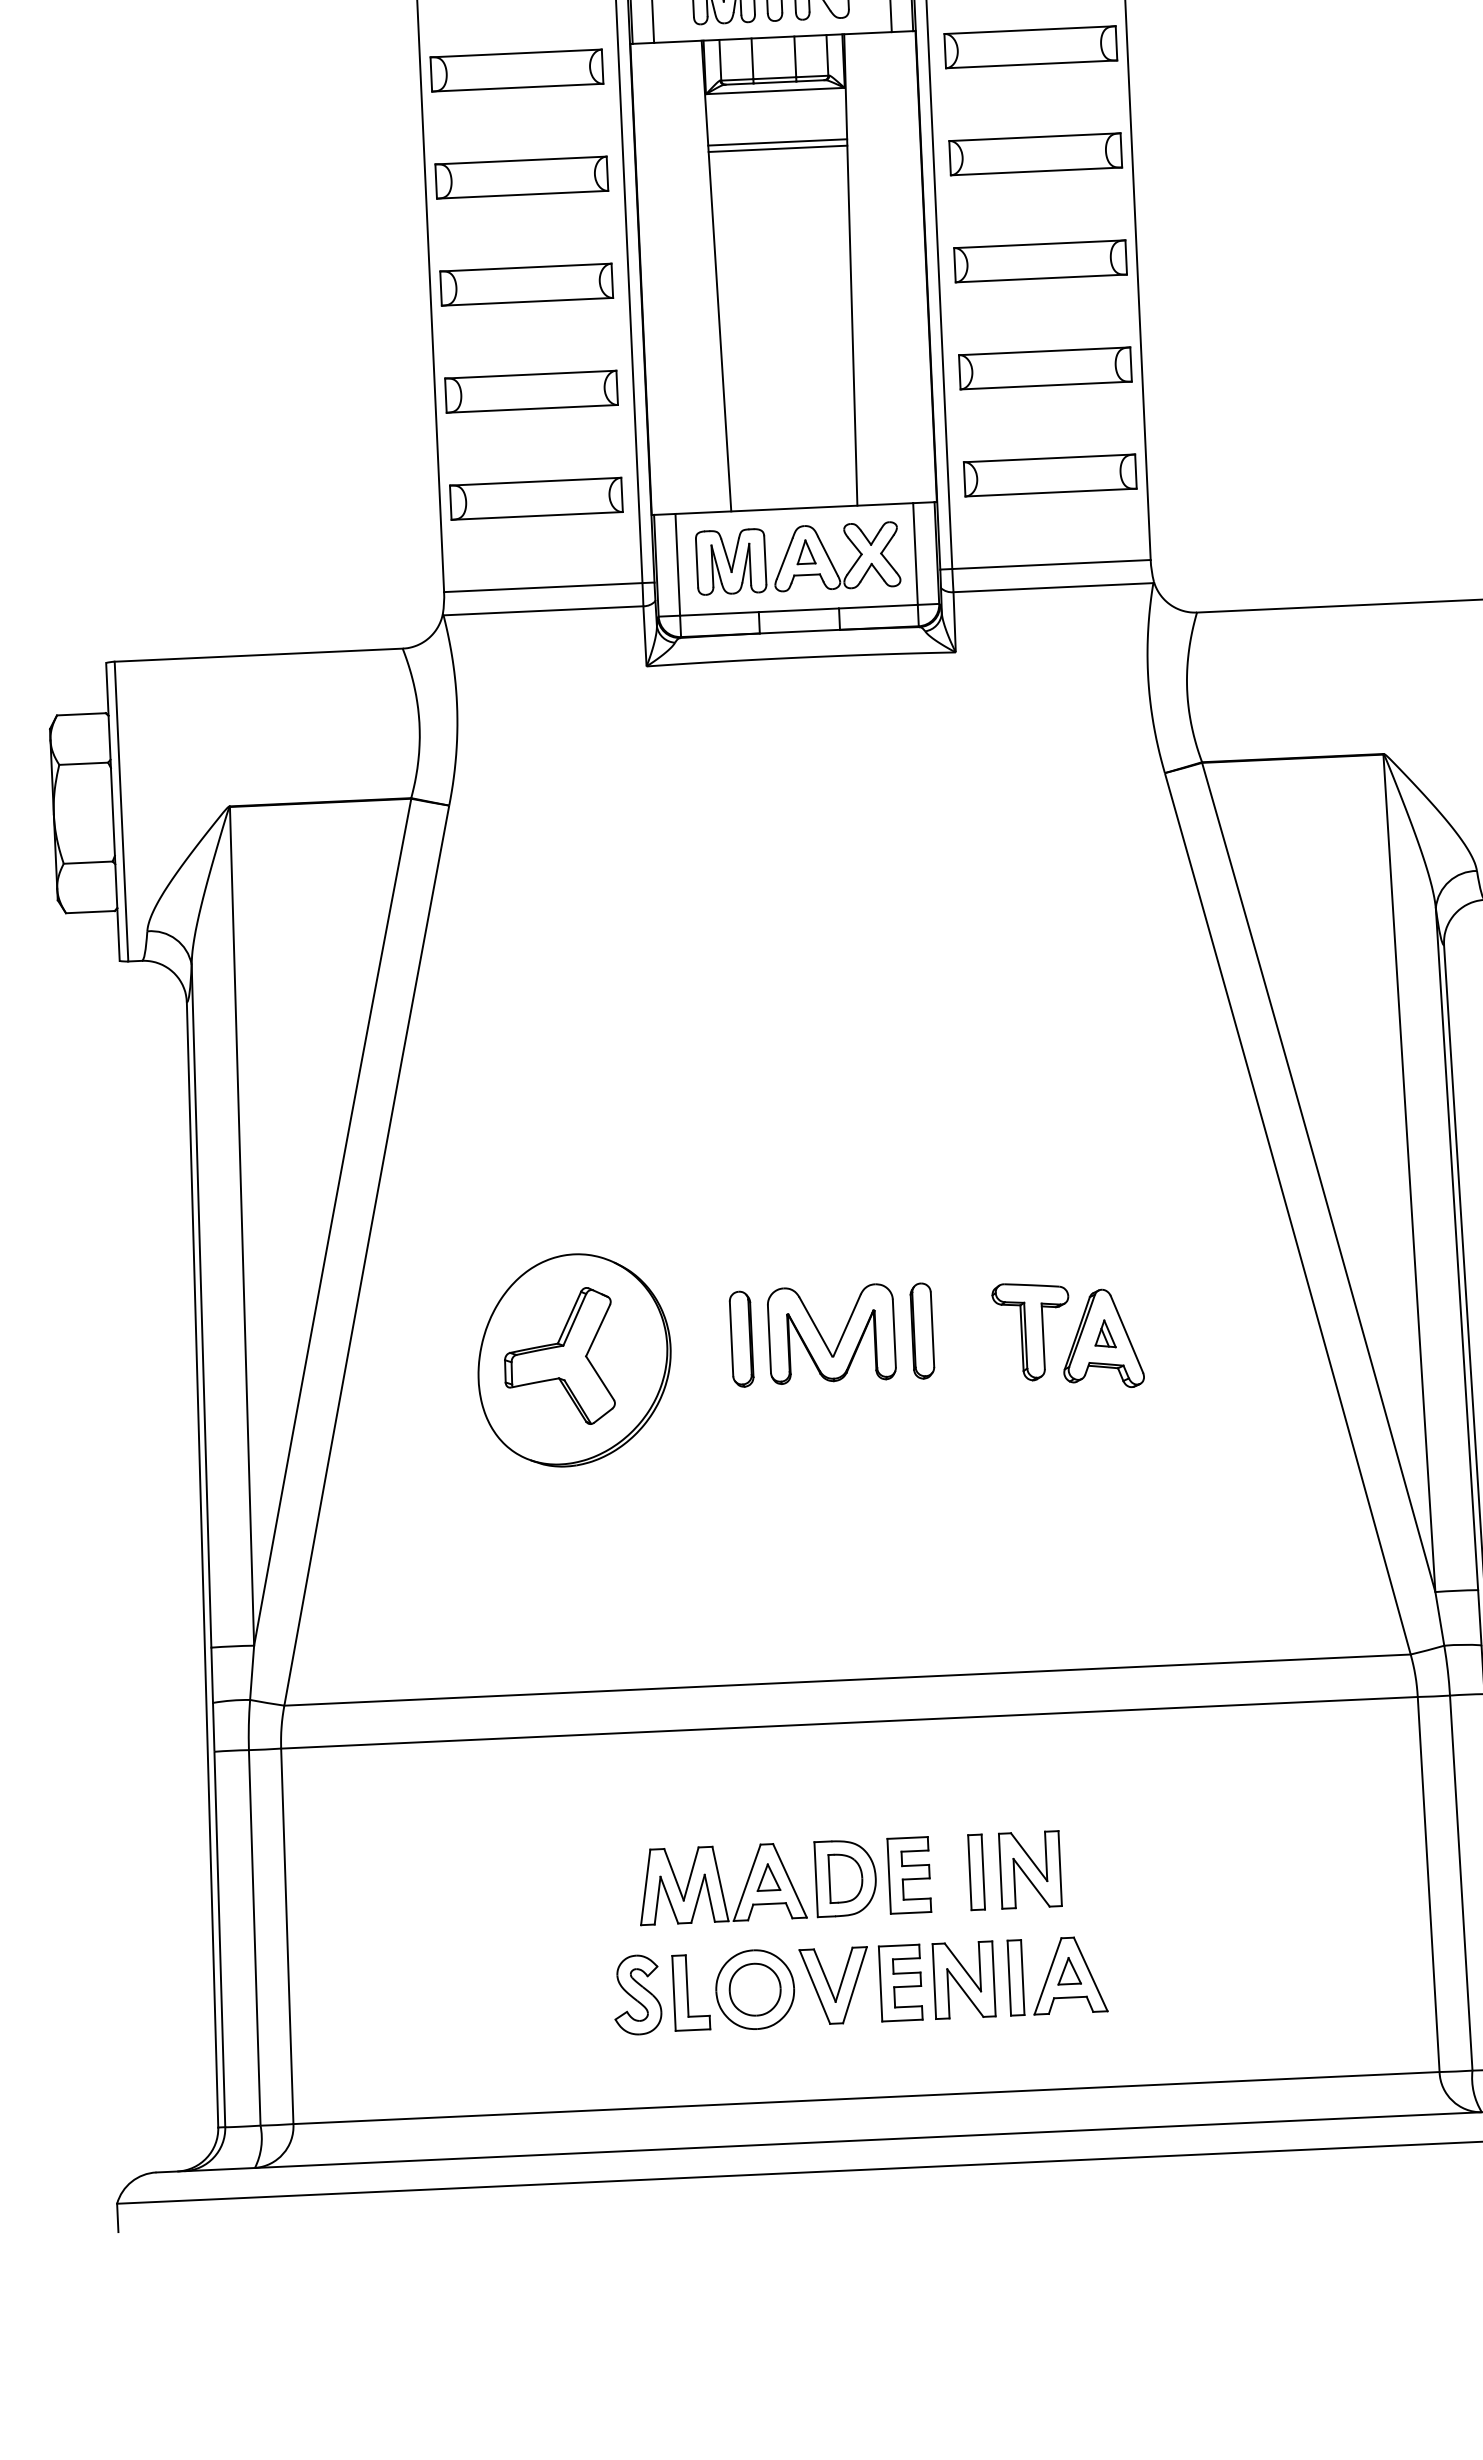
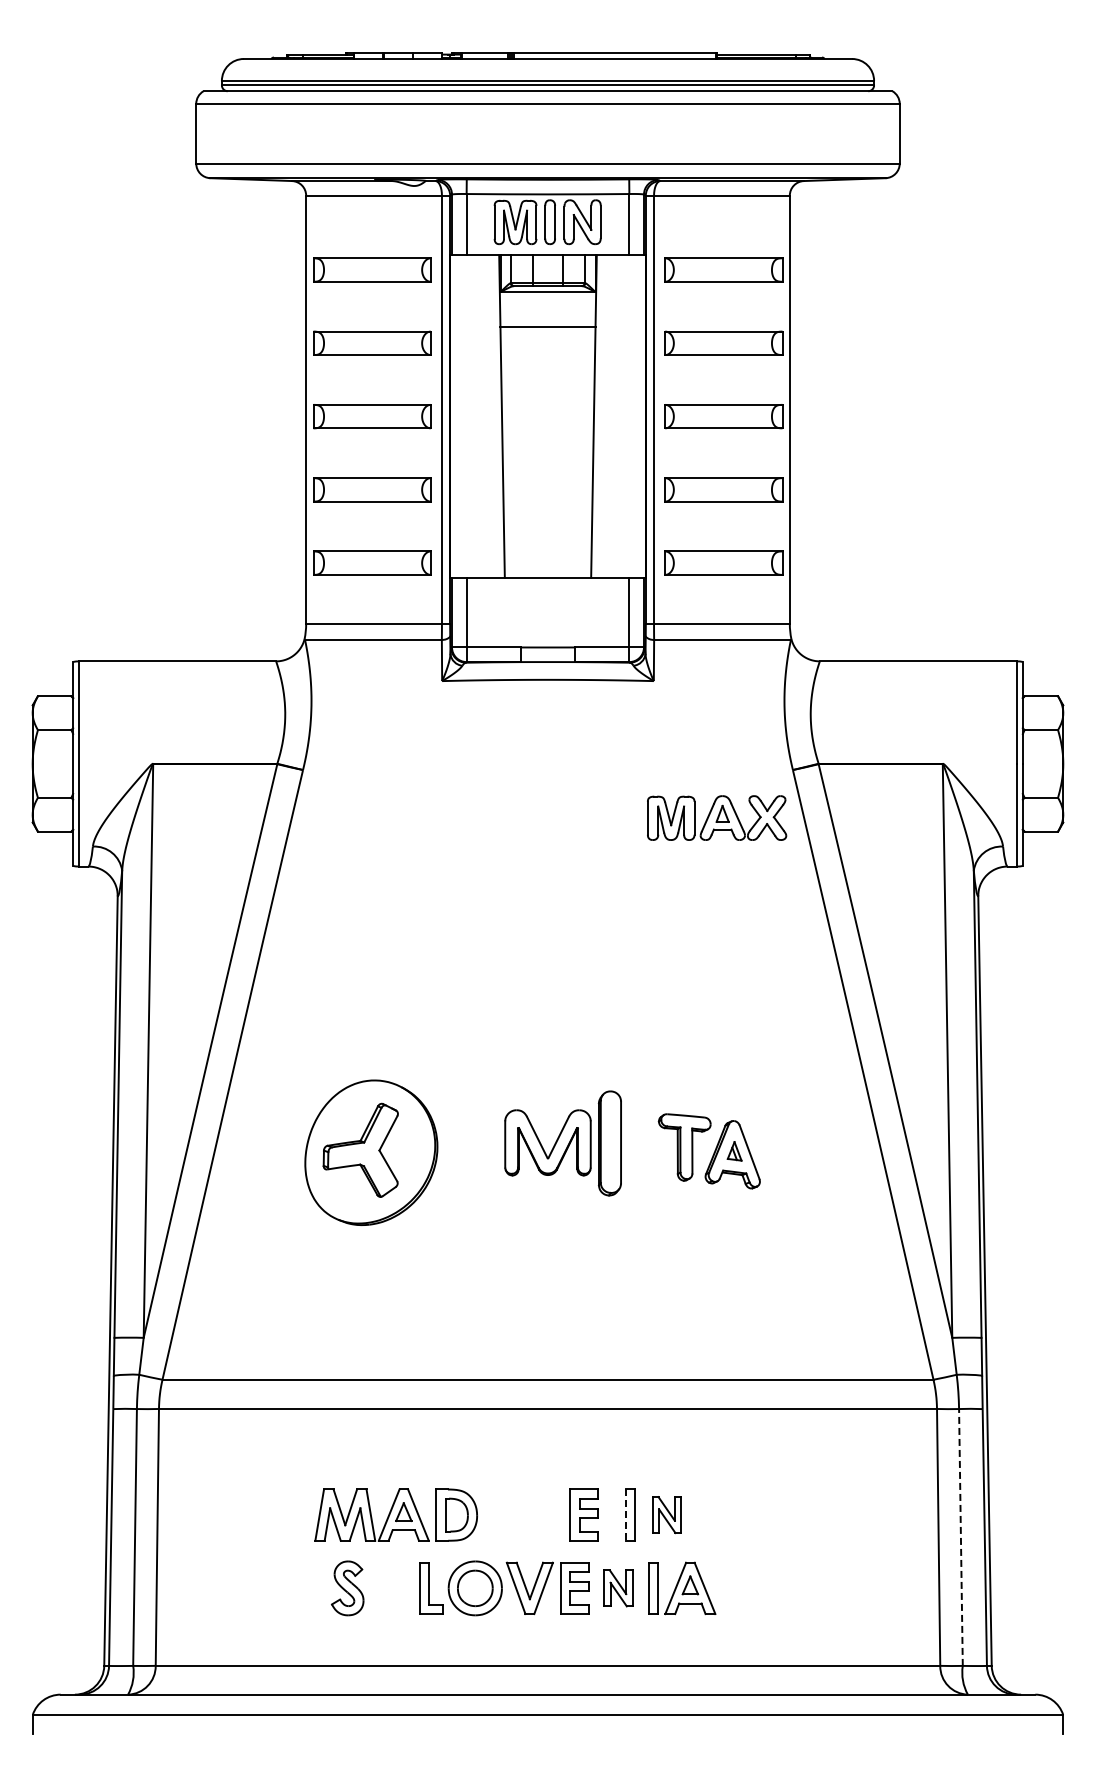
line: (777, 148) -> (547, 331), removed
part: (798, 557) -> (717, 817), moved
part: (921, 1330) -> (609, 1143), size x1.6
part: (742, 1339) -> (486, 1143), removed
part: (1029, 1869) -> (666, 1514), size x0.7
line: (969, 1873) -> (625, 1515), solid -> dashed
part: (756, 1881) -> (395, 1514), moved
line: (1460, 1883) -> (960, 1537), solid -> dashed
part: (964, 1980) -> (618, 1588), size x0.7
part: (637, 1995) -> (347, 1588), moved

